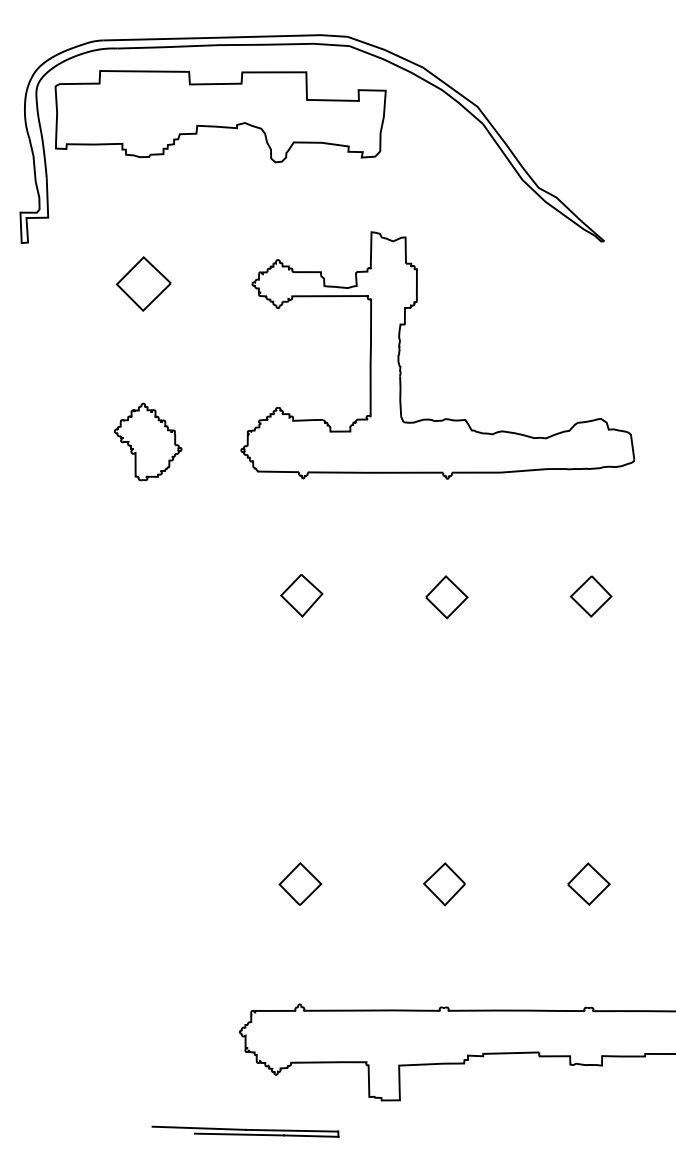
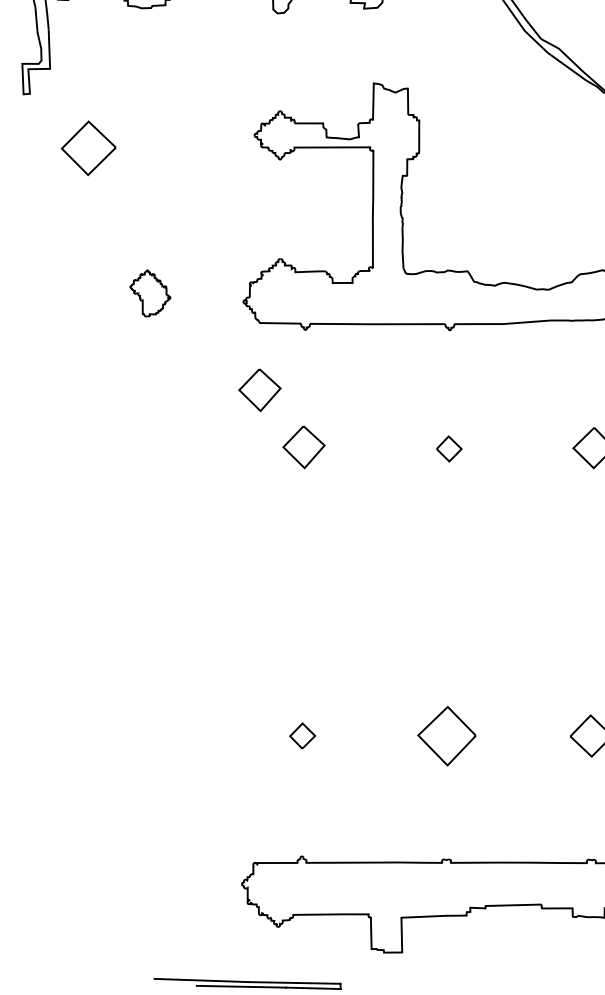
part: (143, 283) -> (88, 147), moved
part: (148, 441) -> (150, 292), size x0.6
part: (257, 538) -> (259, 390), added
part: (446, 597) -> (448, 449), size x0.6
part: (300, 883) -> (302, 735), size x0.6
part: (444, 884) -> (446, 736), size x1.4

